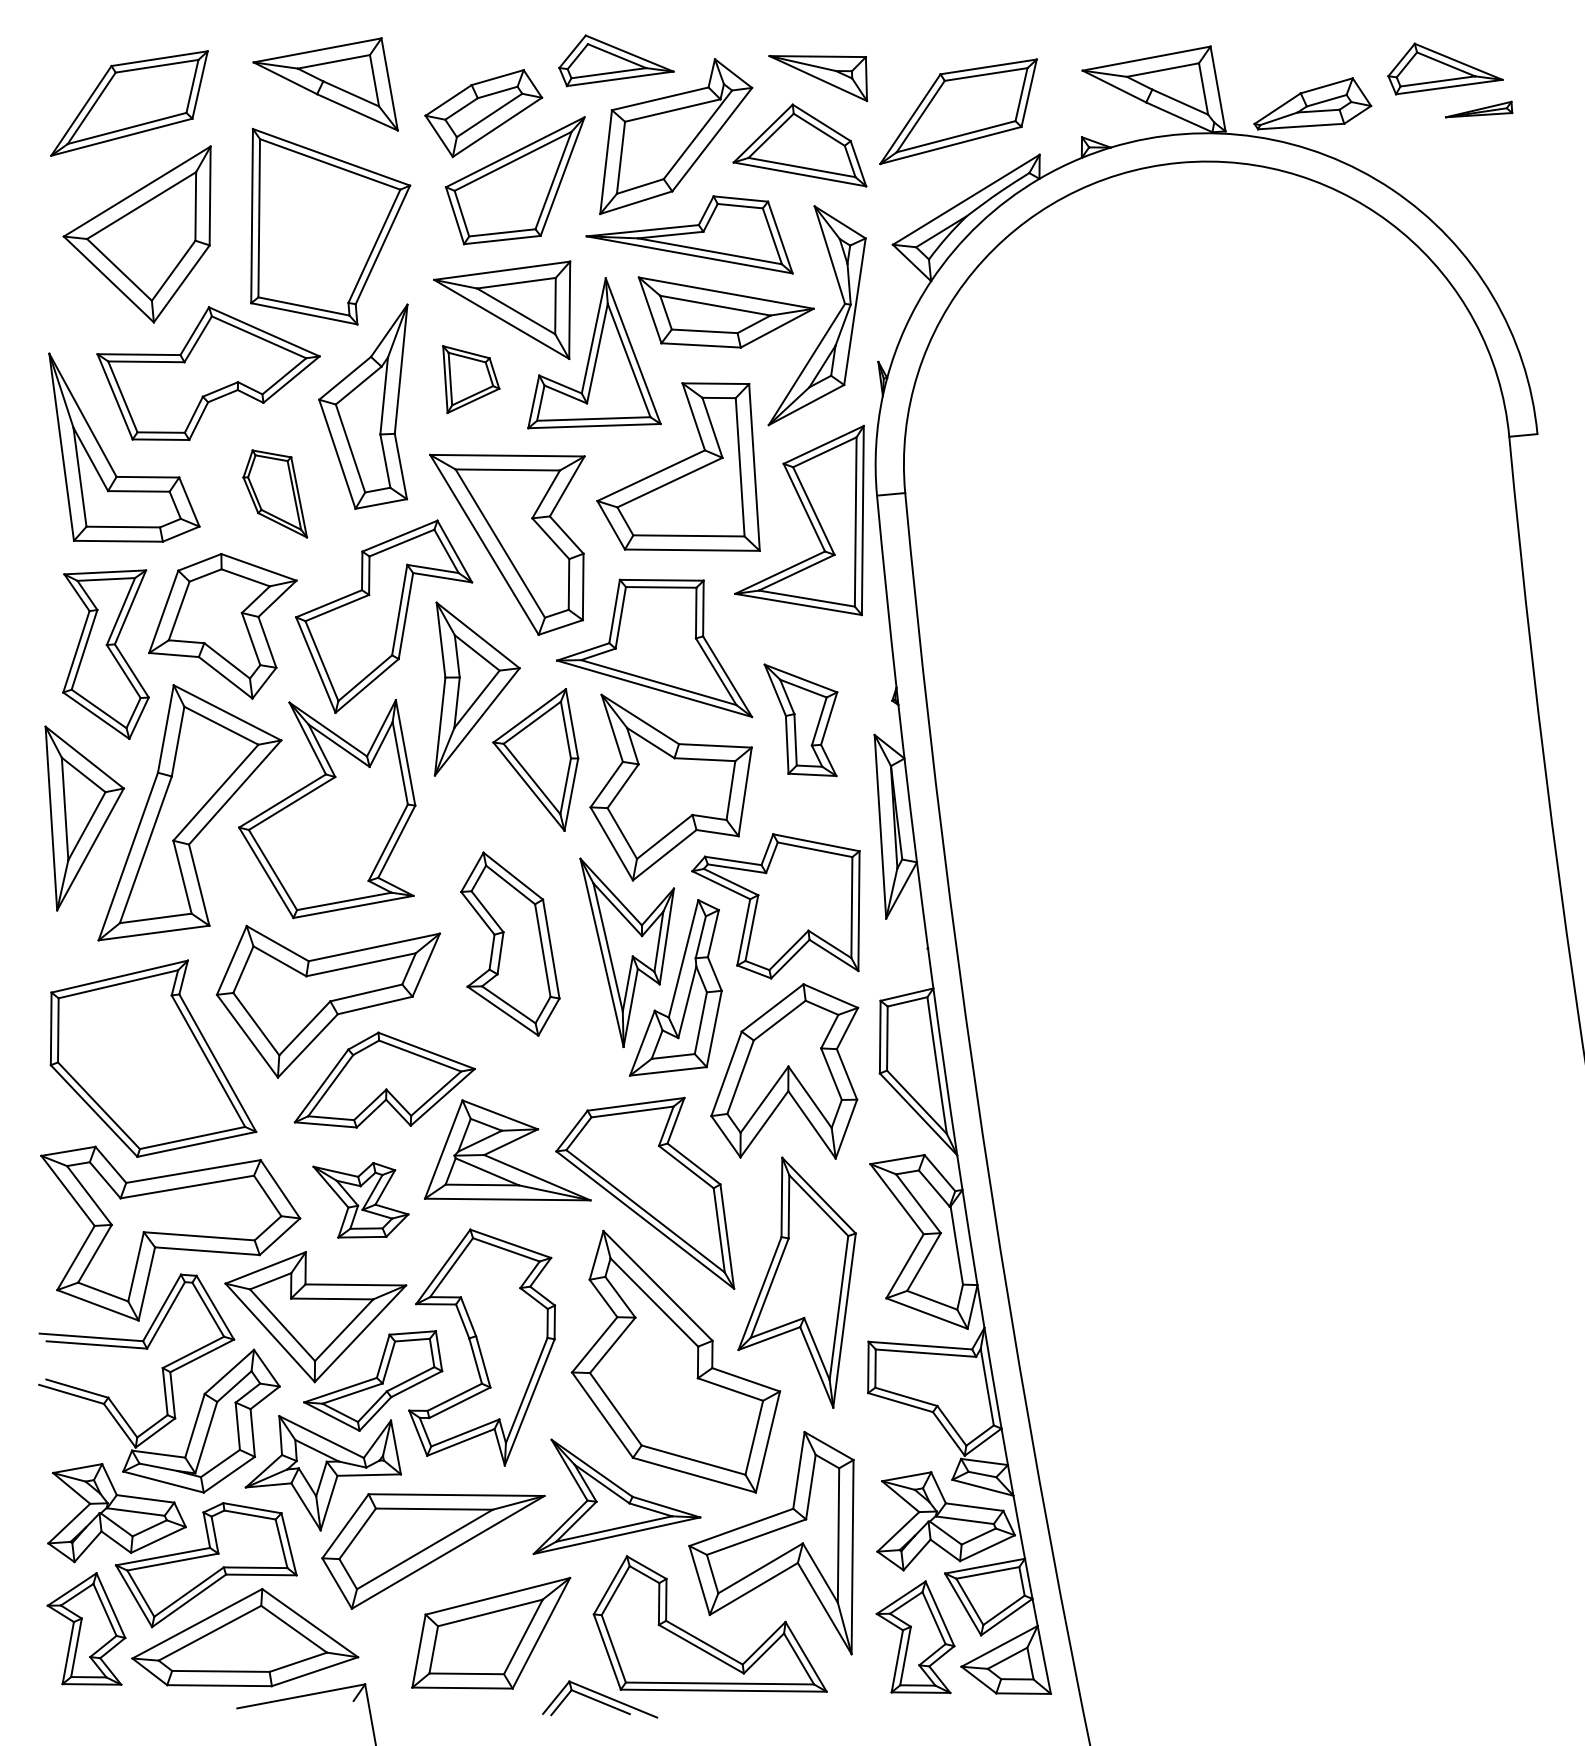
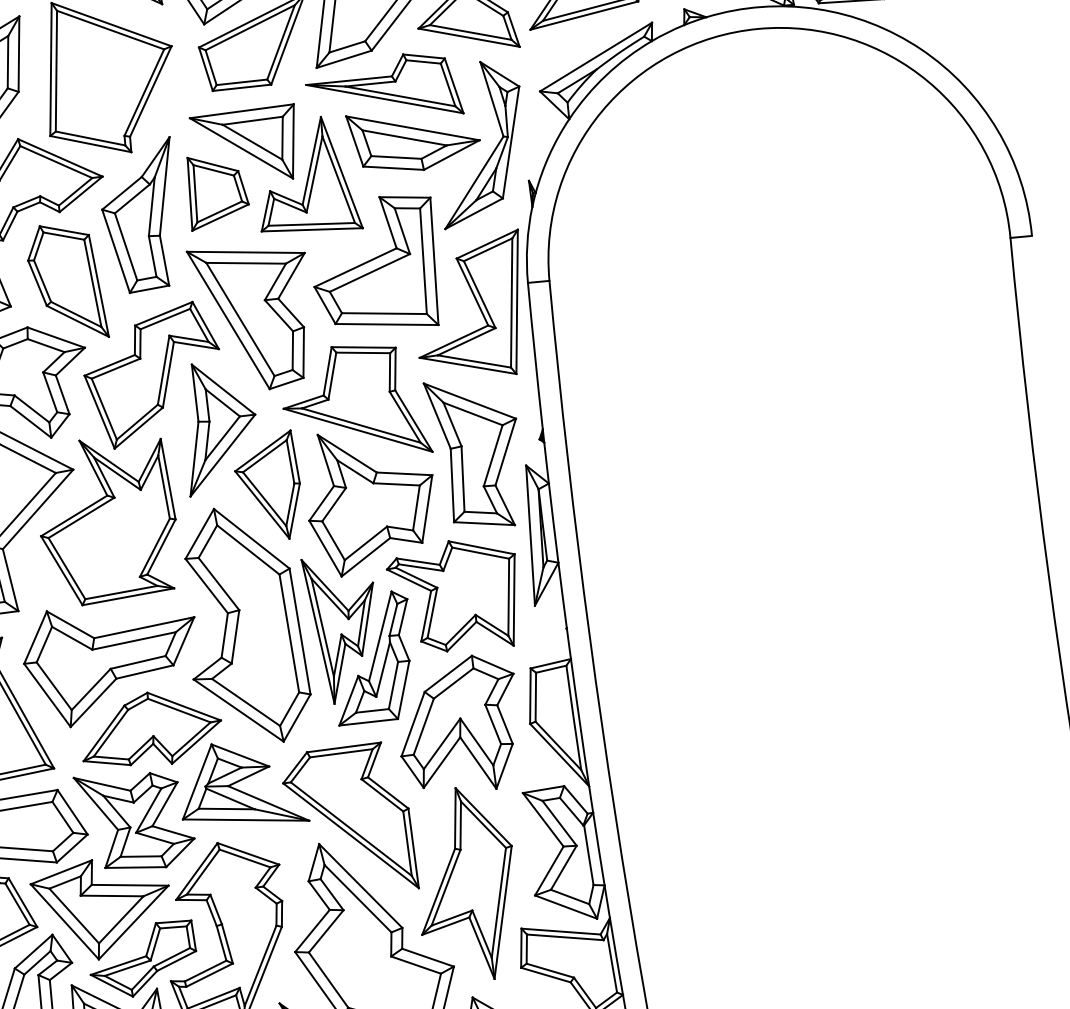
part: (471, 379) -> (218, 194), size x1.43
part: (275, 493) -> (68, 281), size x1.67
part: (800, 720) -> (469, 454), size x1.67
part: (510, 943) -> (248, 624), size x1.67
part: (360, 1200) -> (133, 820), size x1.67

